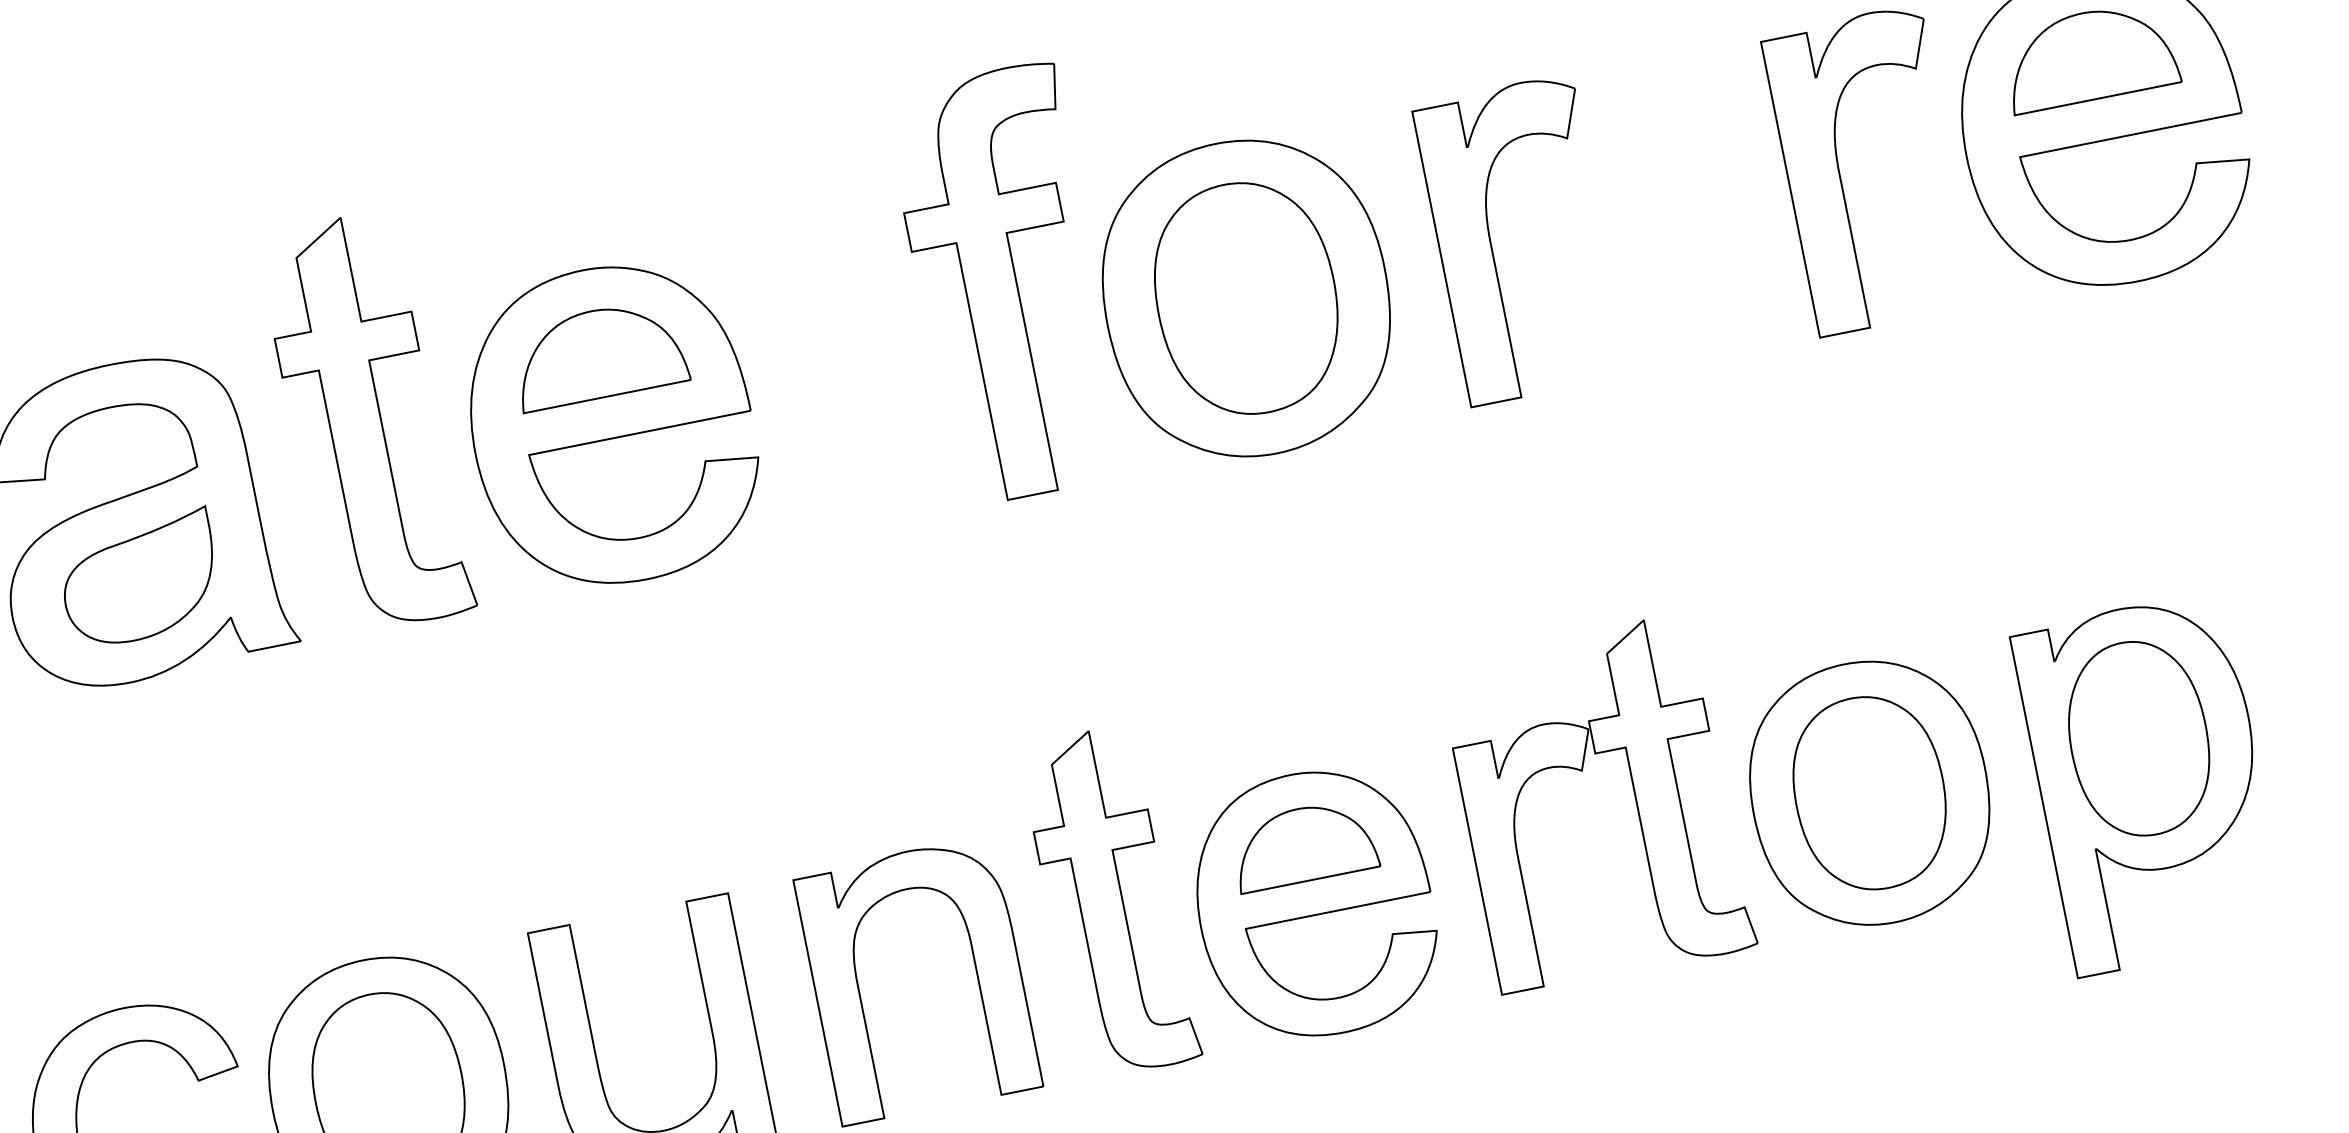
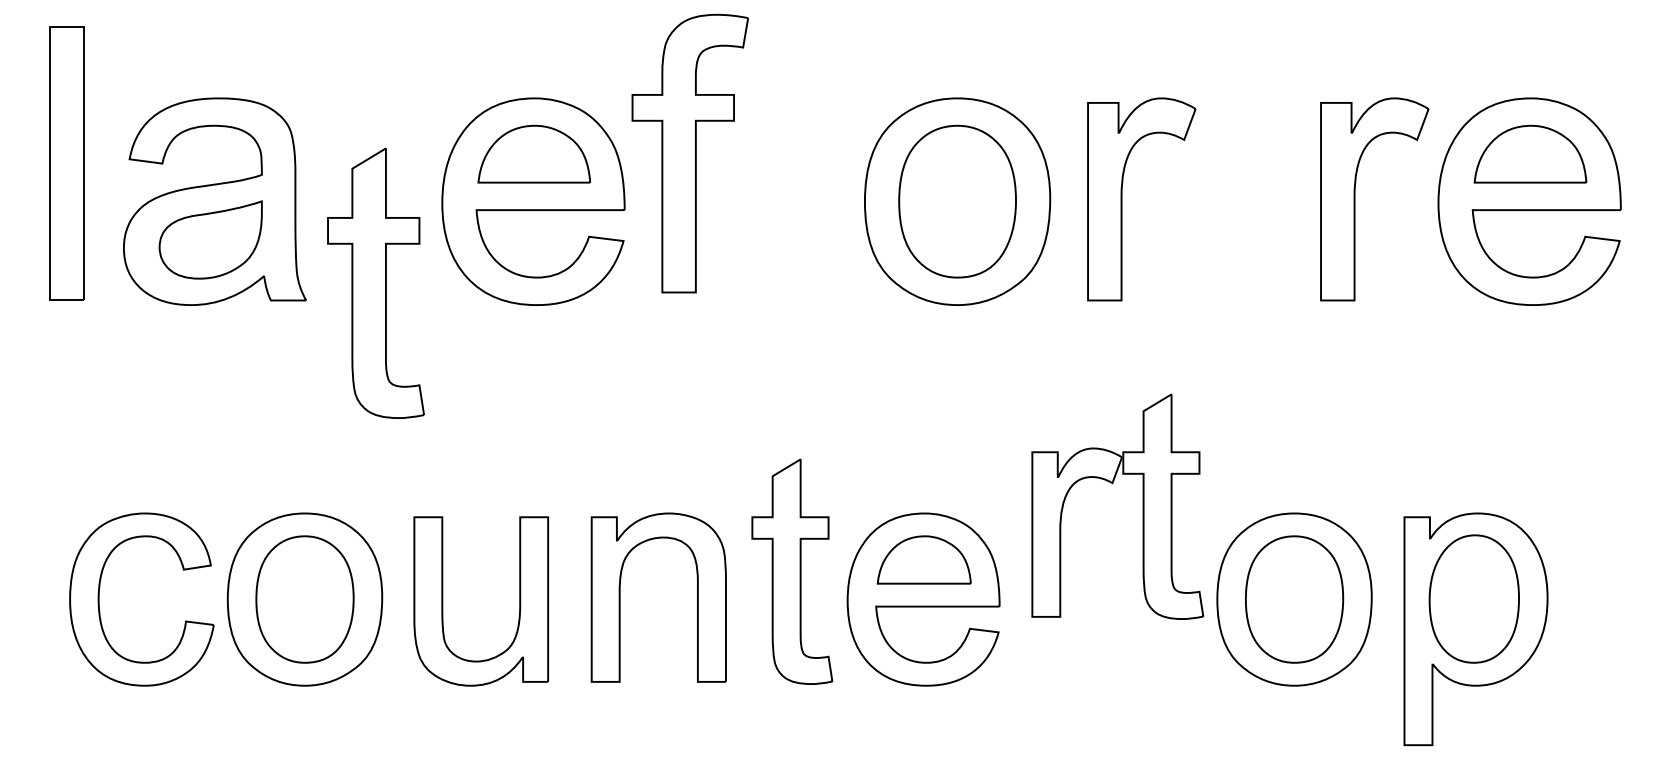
part: (1006, 283) -> (689, 153), moved
part: (365, 421) -> (375, 282), moved
part: (1582, 772) -> (1112, 484), moved

